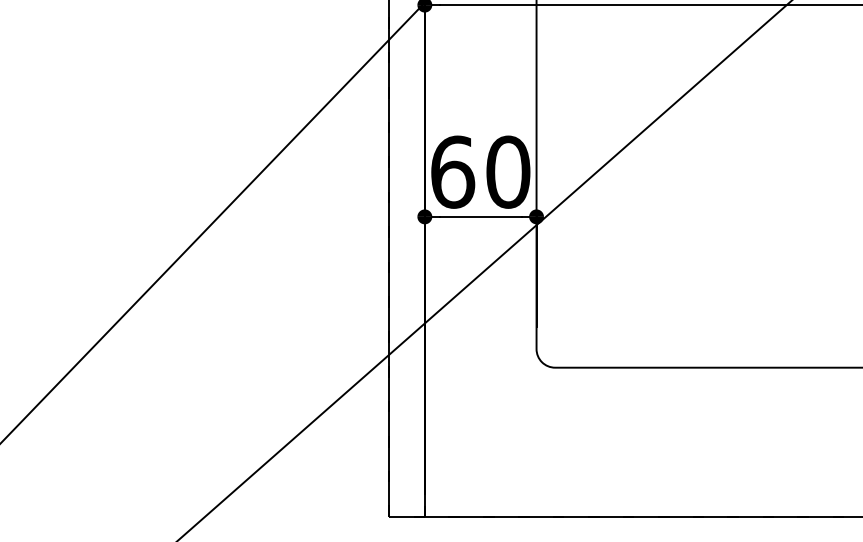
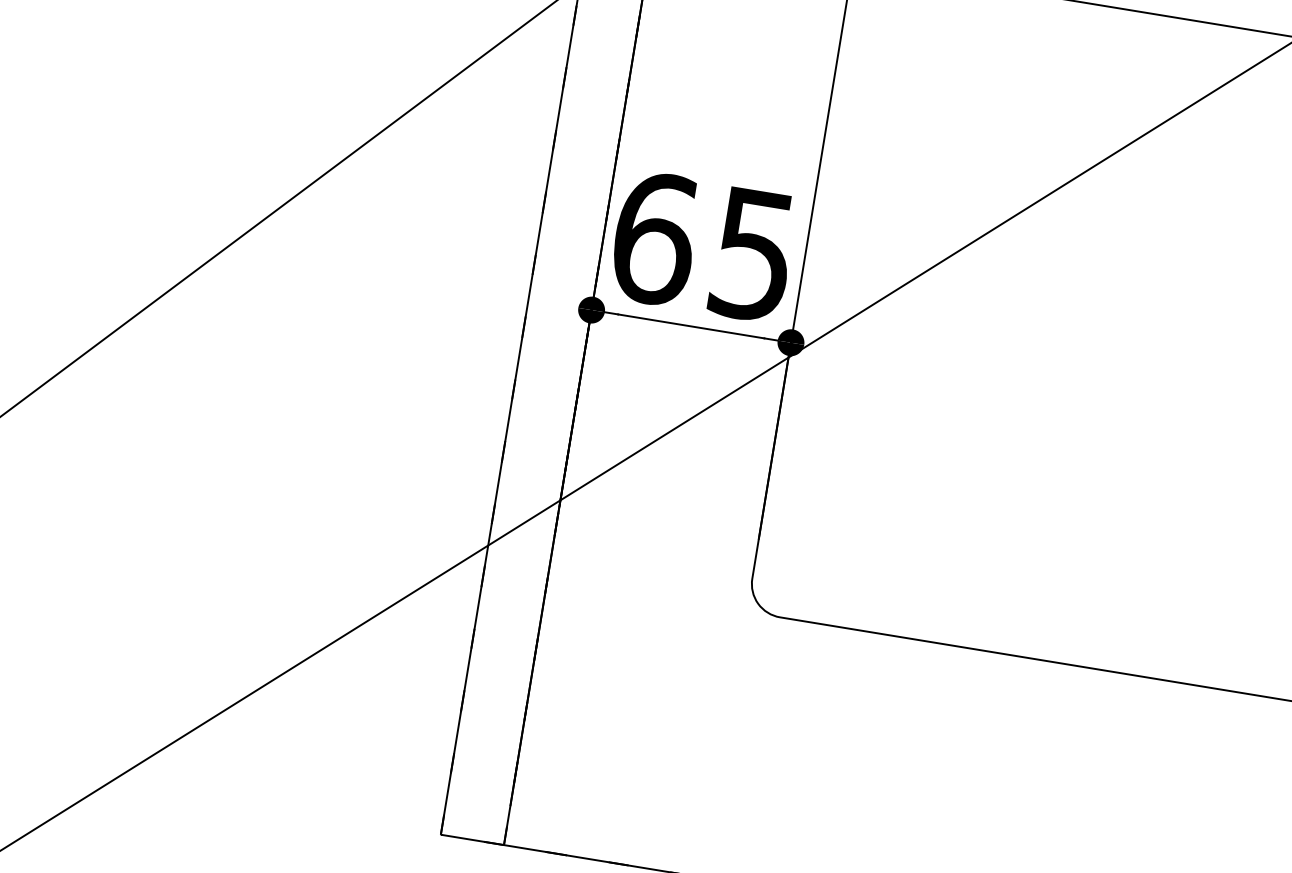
text: (508, 171) -> (754, 253), 60 -> 65

